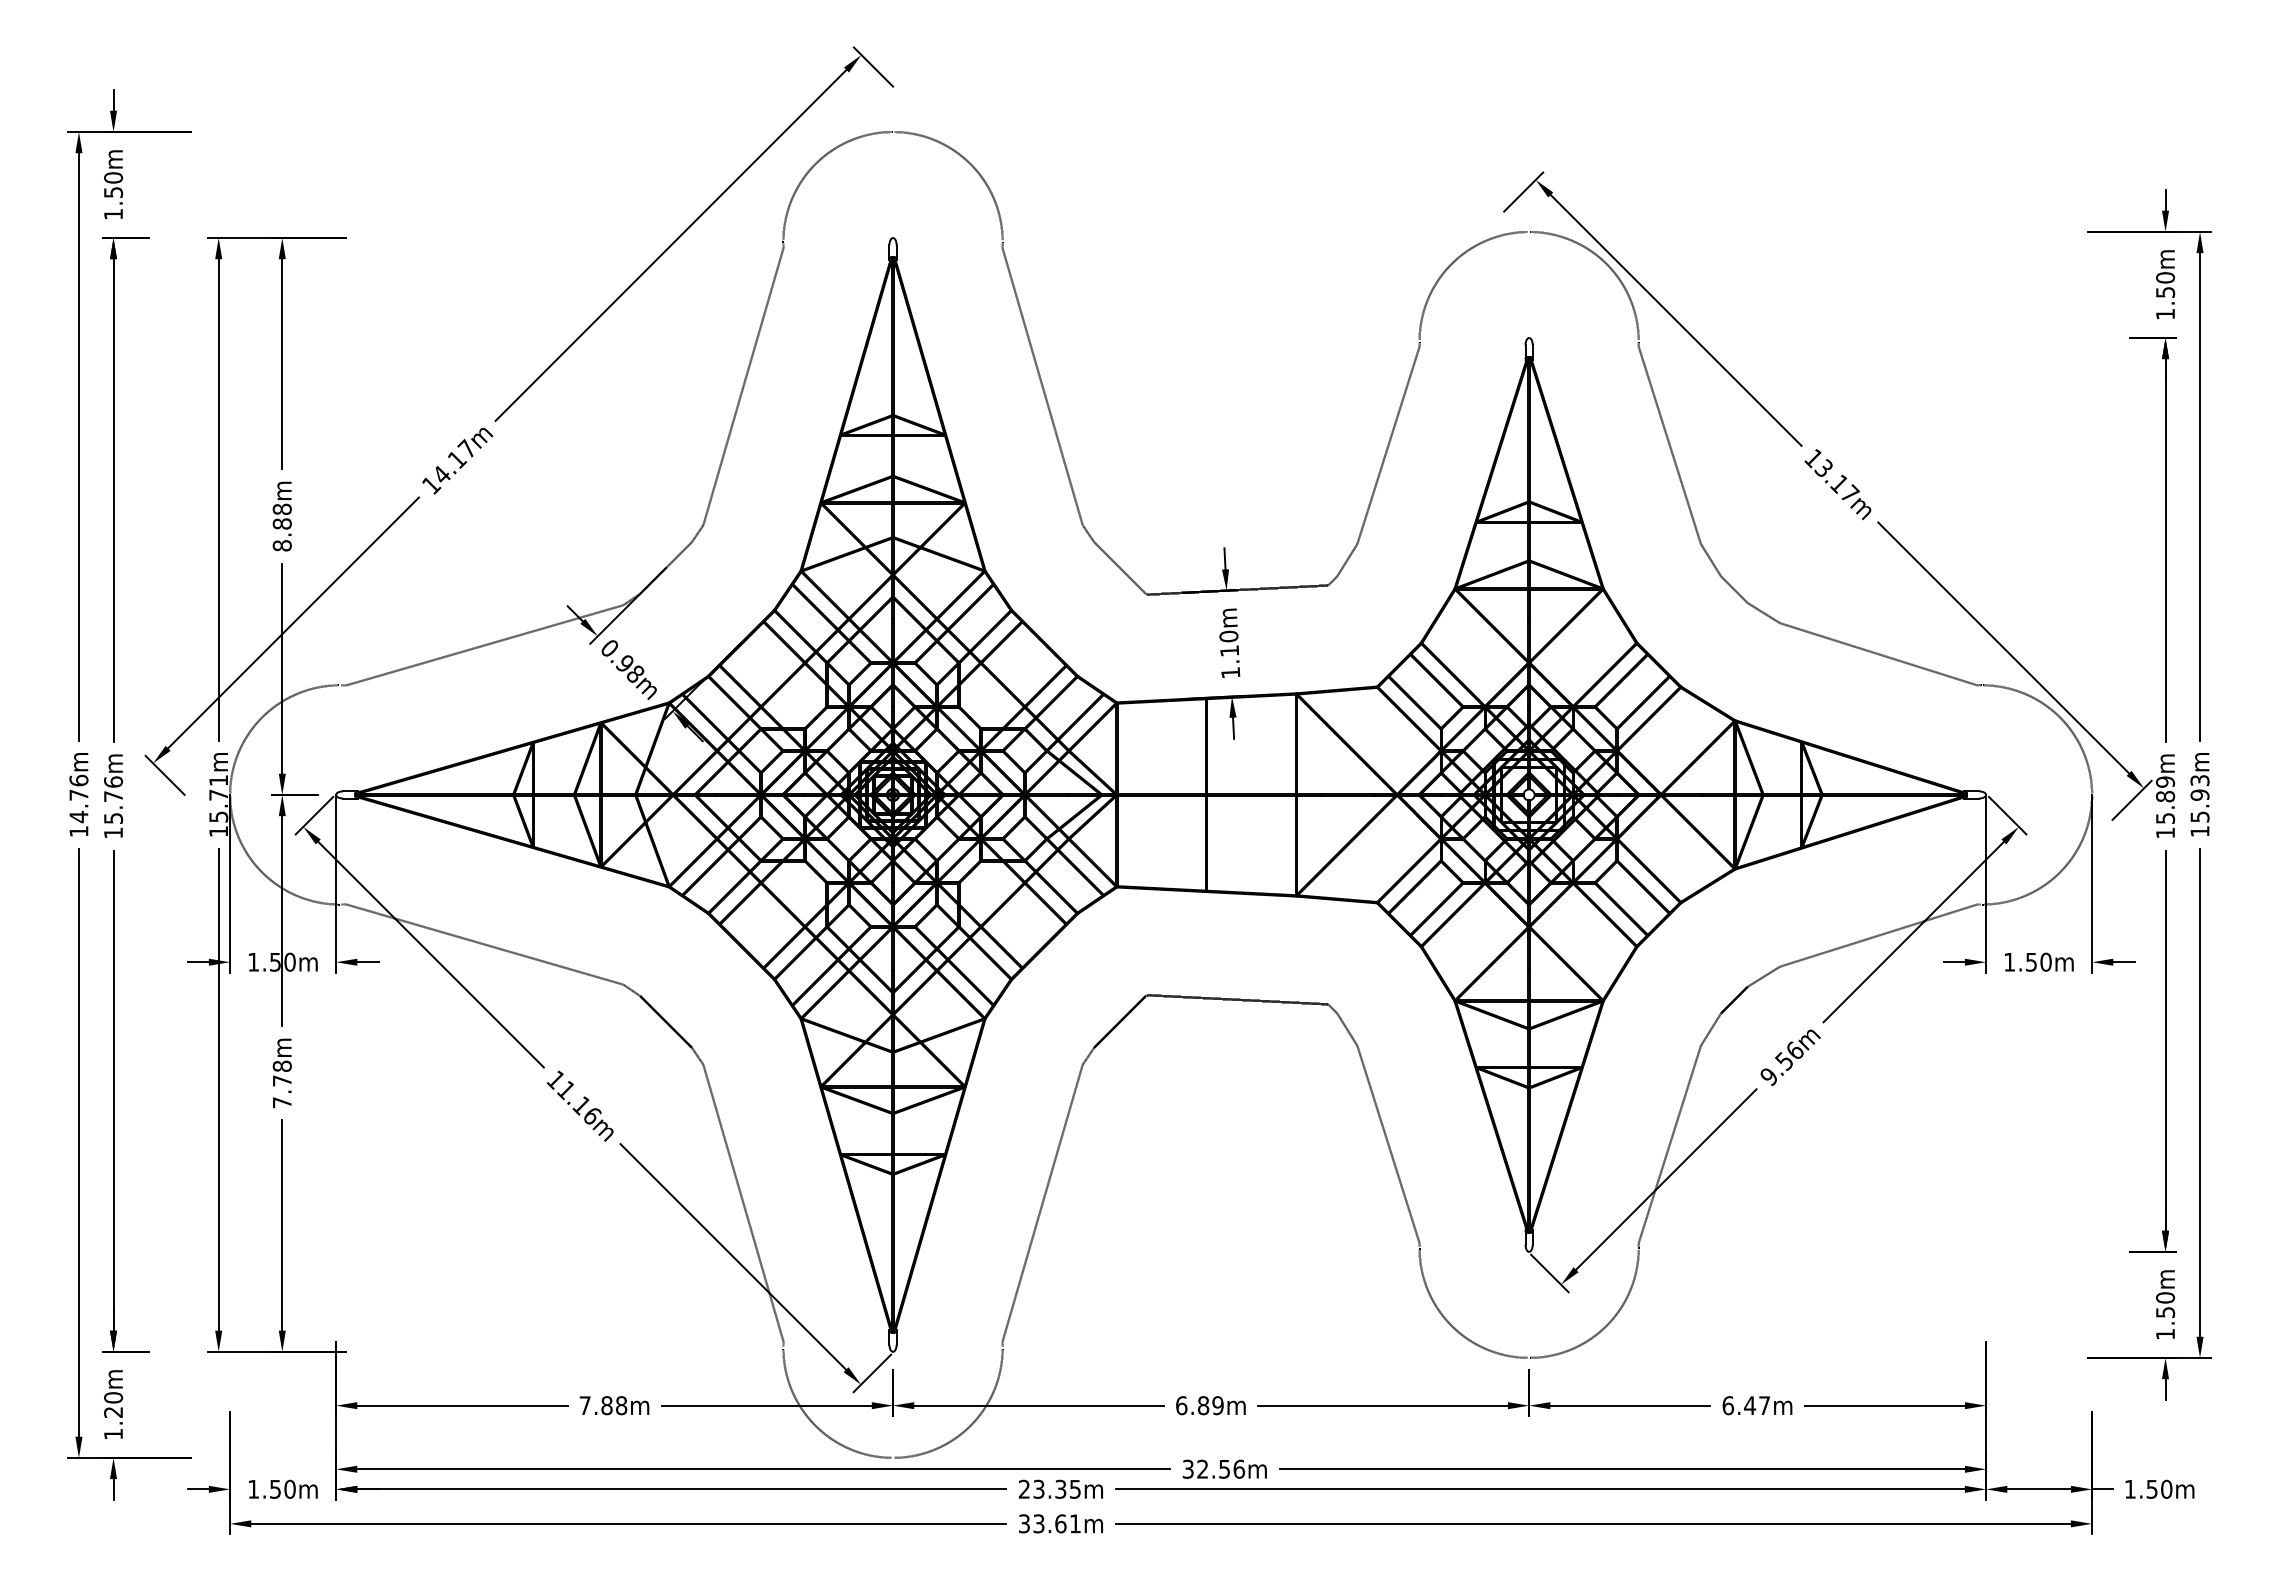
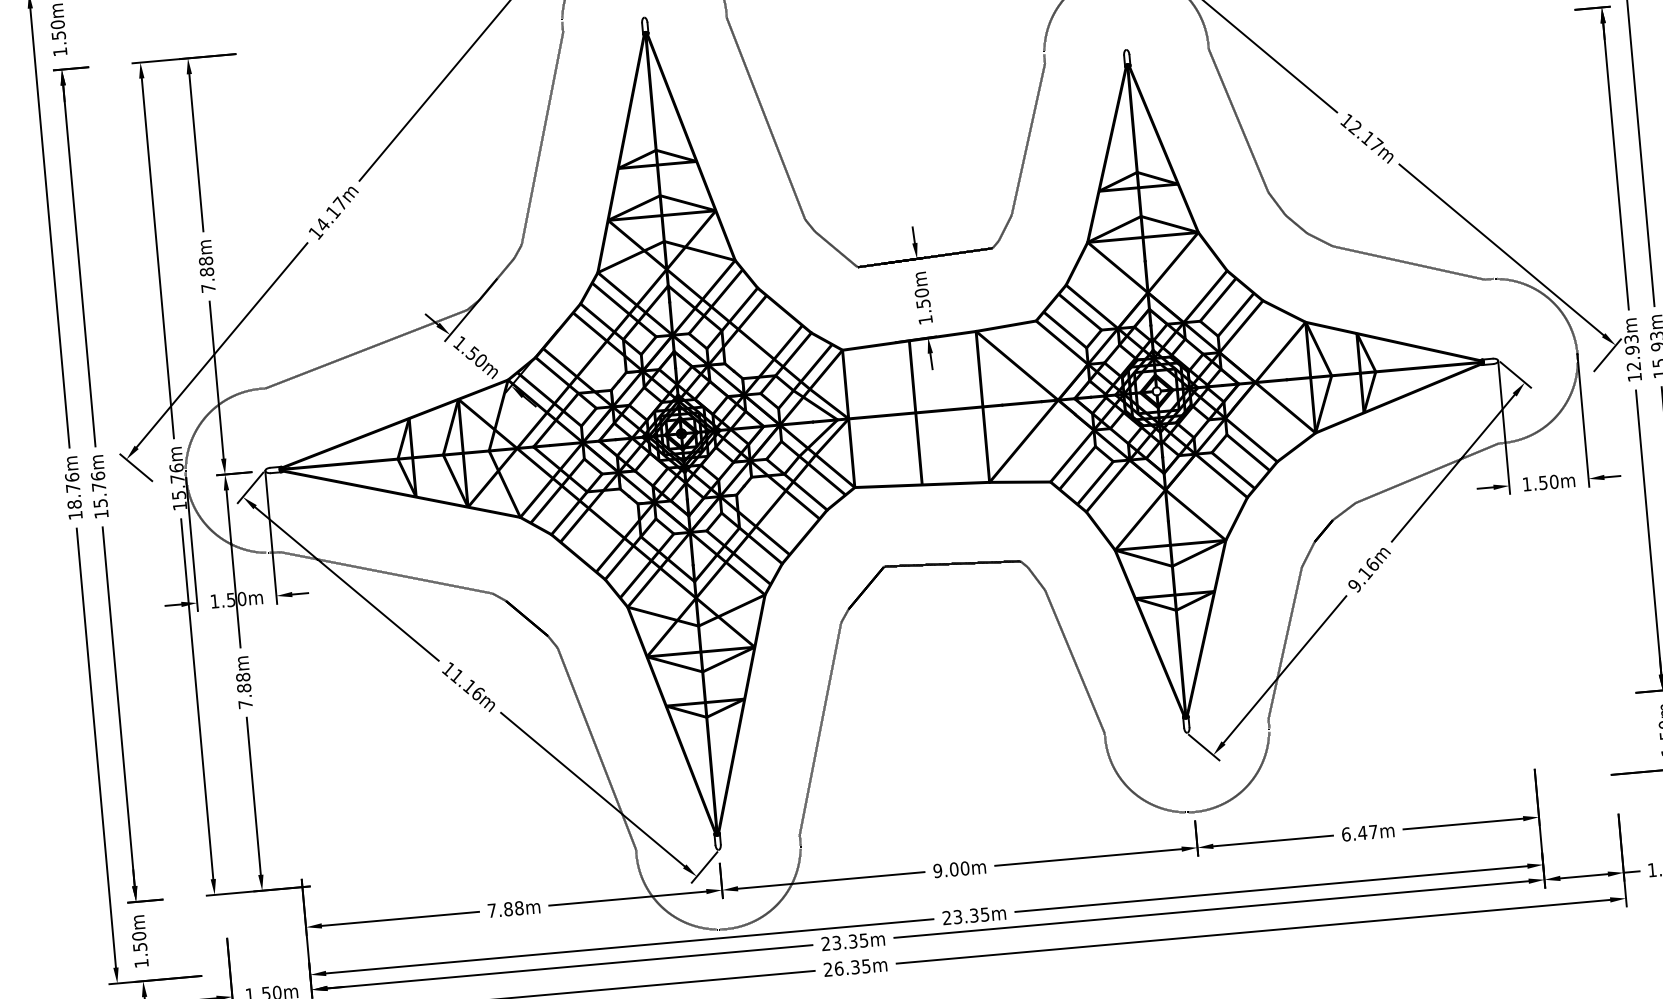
text: (1823, 468) -> (1354, 127), 13.17m -> 12.17m
text: (281, 545) -> (207, 288), 8.88m -> 7.88m
text: (1229, 650) -> (923, 303), 1.10m -> 1.50m
text: (622, 660) -> (470, 351), 0.98m -> 1.50m
text: (218, 780) -> (176, 468), 15.71m -> 15.76m
text: (2165, 799) -> (1632, 352), 15.89m -> 12.93m
text: (78, 817) -> (74, 504), 14.76m -> 18.76m
text: (1784, 1061) -> (1365, 573), 9.56m -> 9.16m
text: (281, 1080) -> (243, 687), 7.78m -> 7.88m
text: (1199, 1405) -> (951, 869), 6.89m -> 9.00m
text: (113, 1412) -> (140, 947), 1.20m -> 1.50m
text: (1213, 1468) -> (965, 915), 32.56m -> 23.35m
text: (1049, 1523) -> (846, 967), 33.61m -> 26.35m

